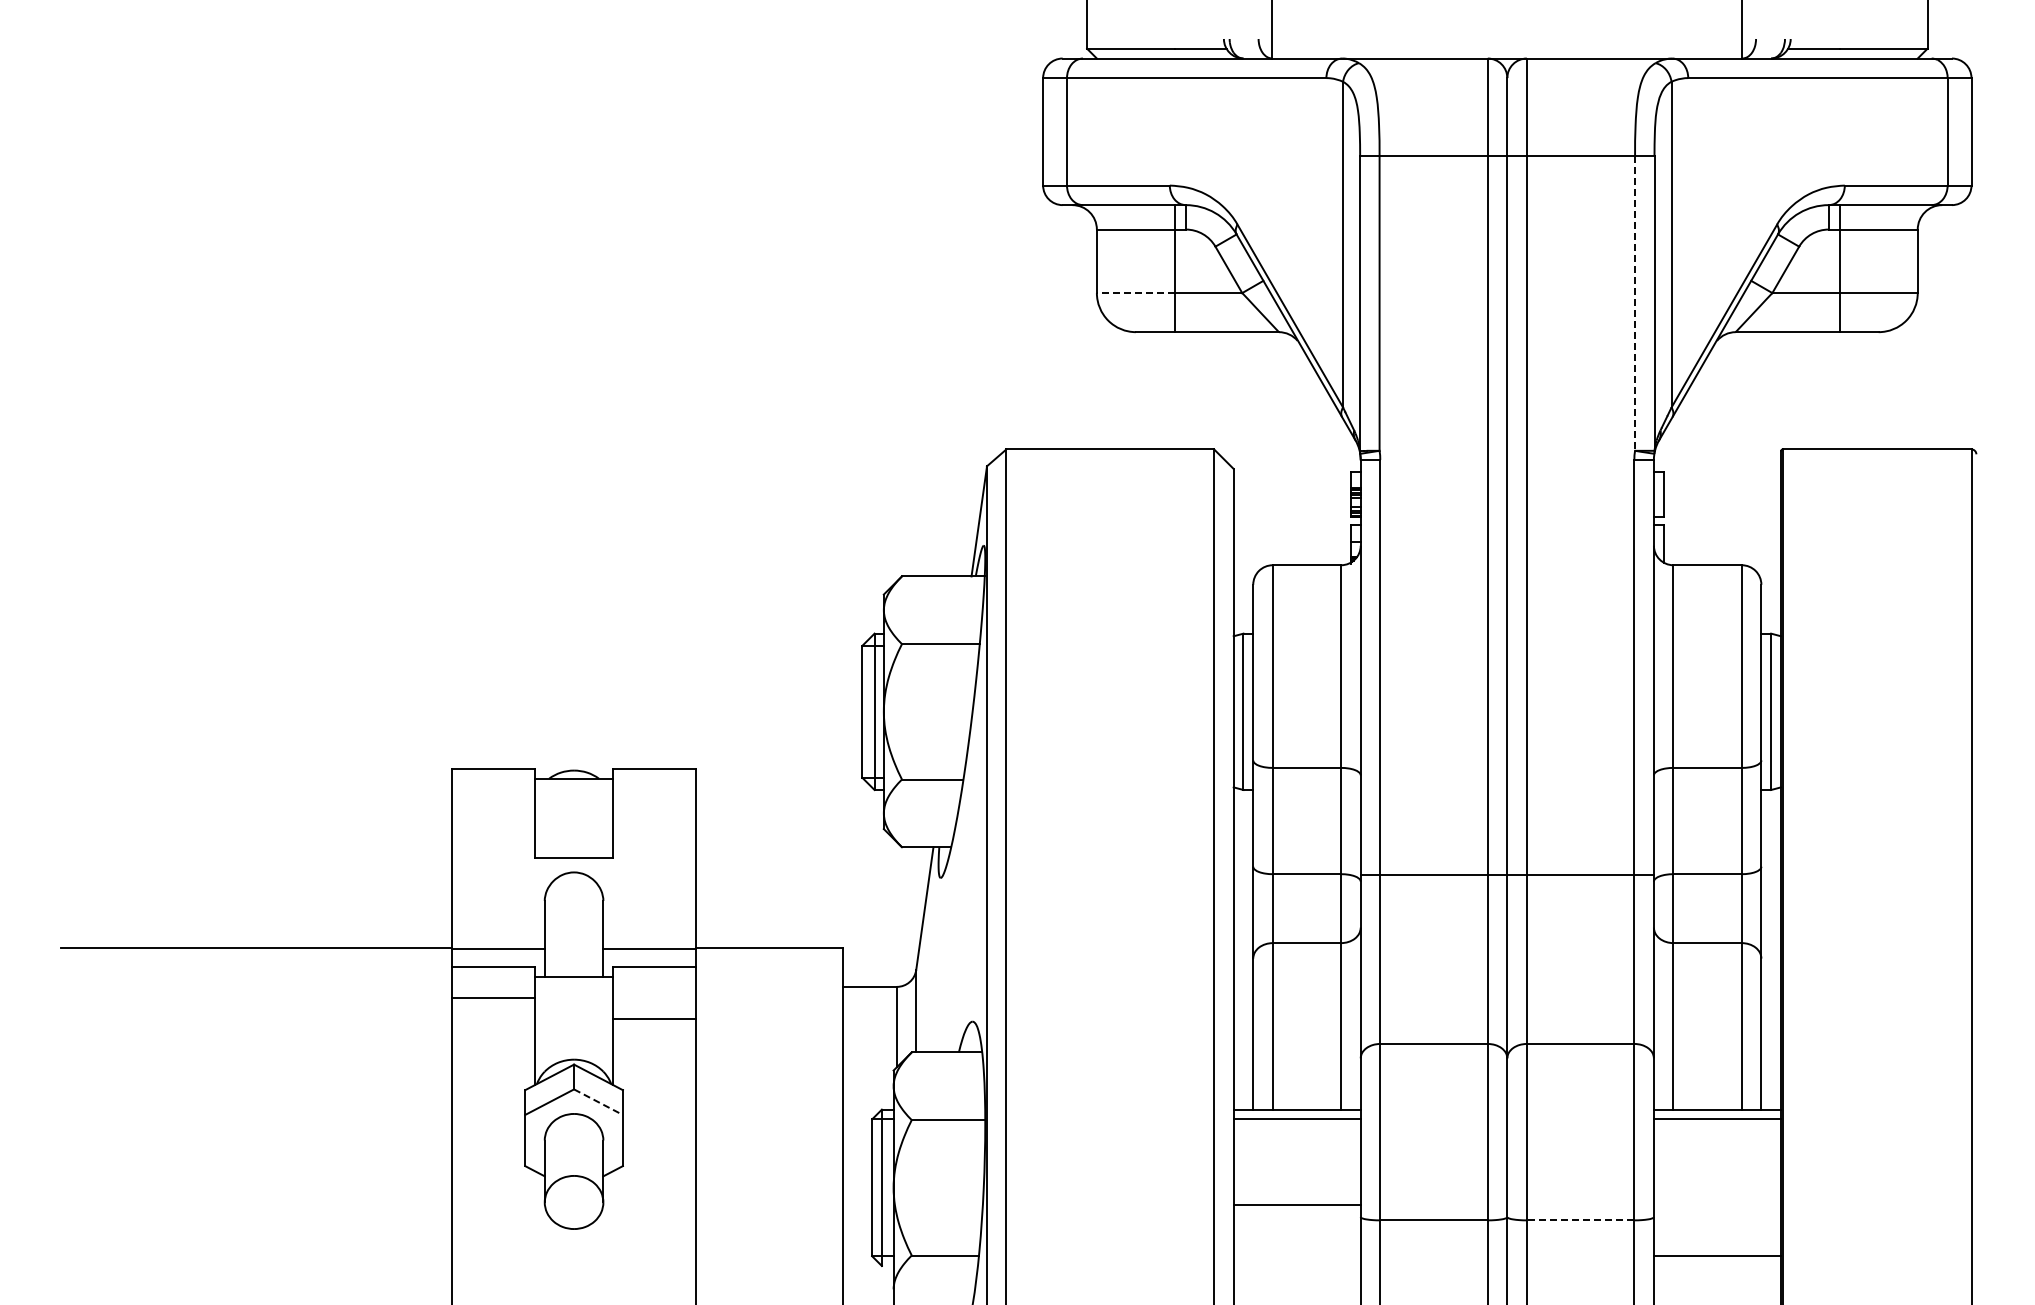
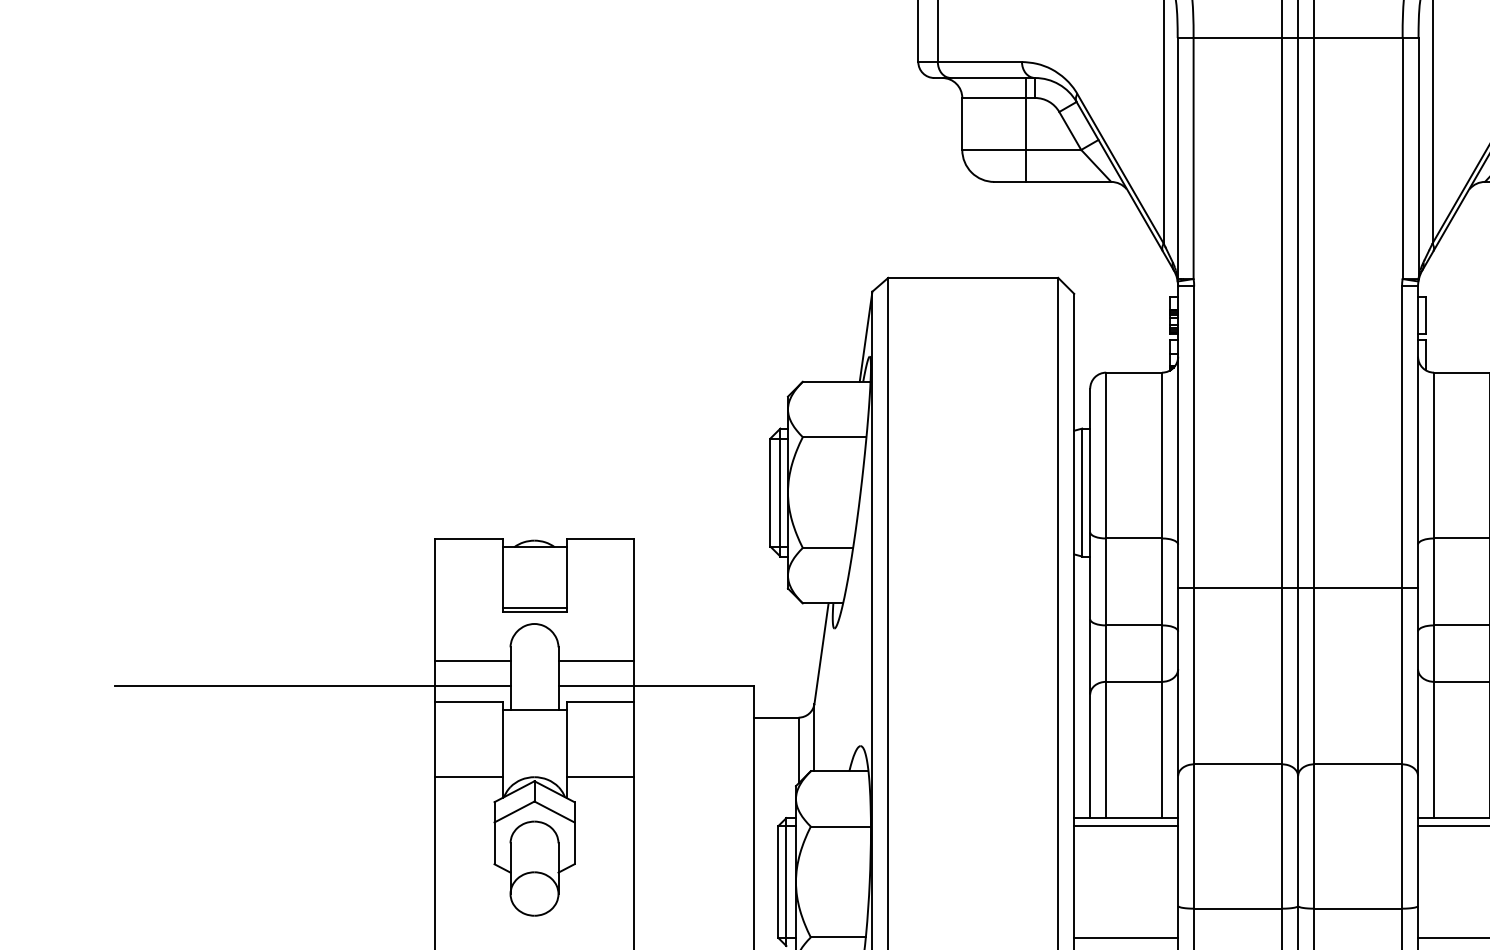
line: (1135, 293) -> (993, 150), dashed -> solid
line: (1635, 304) -> (1402, 159), dashed -> solid
line: (573, 853) -> (534, 608), added
line: (1506, 875) -> (1297, 588), moved
line: (497, 917) -> (471, 660), added
line: (649, 917) -> (596, 660), added
line: (492, 998) -> (467, 777), moved
line: (654, 1019) -> (600, 777), moved
line: (598, 1102) -> (554, 812), dashed -> solid
line: (1296, 1205) -> (1125, 938), moved
line: (1580, 1220) -> (1357, 908), dashed -> solid

